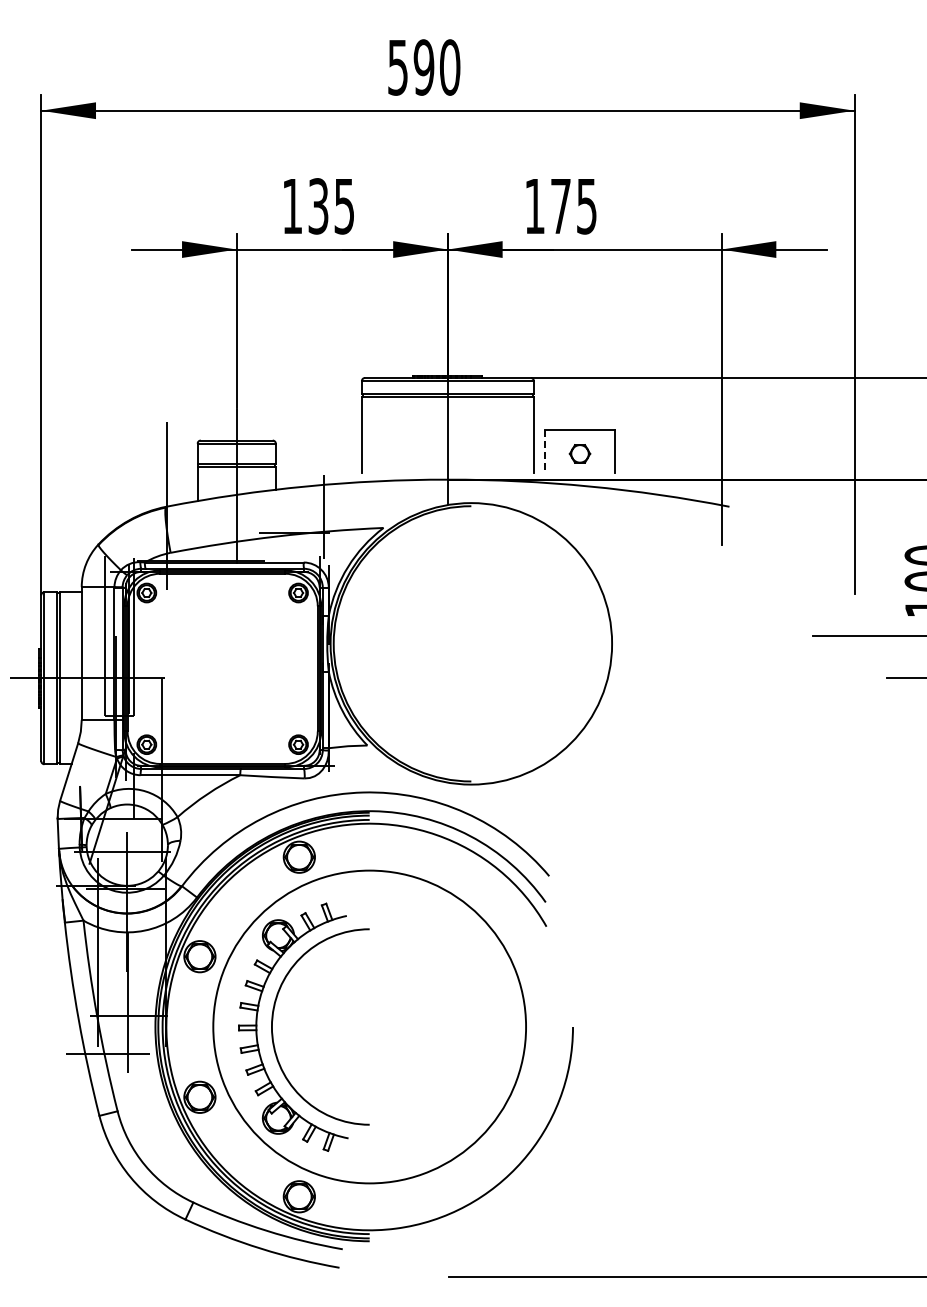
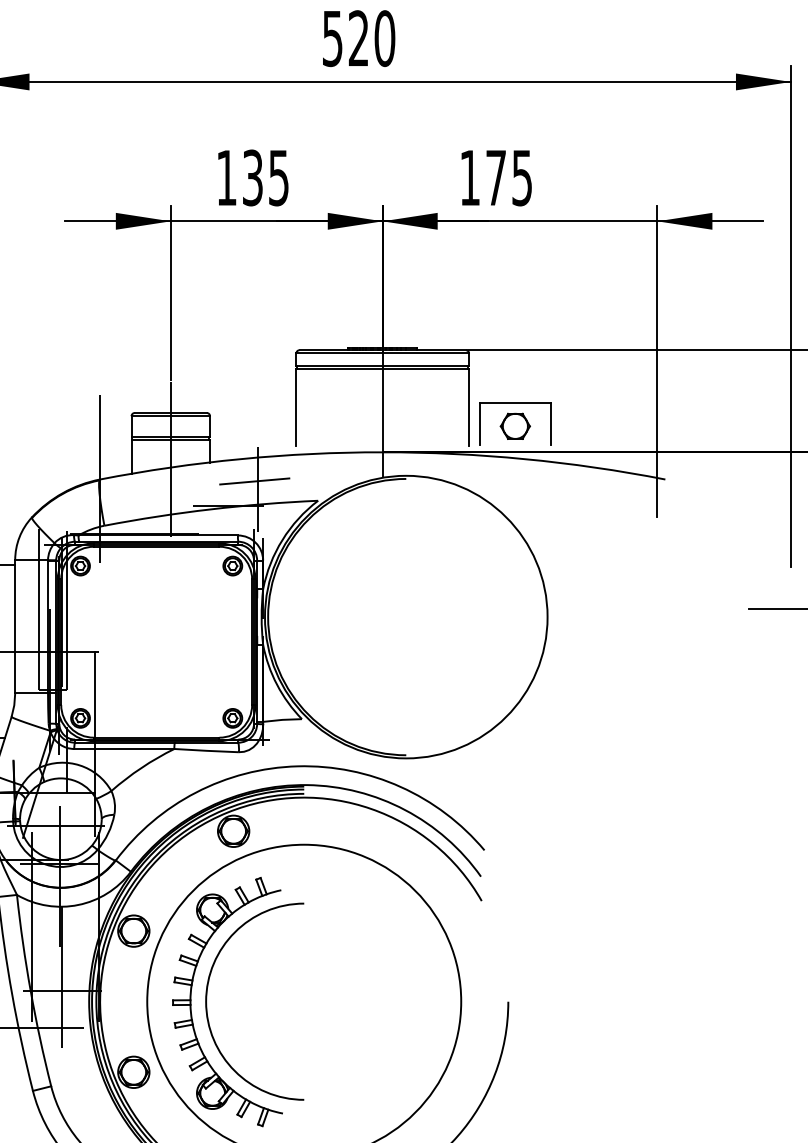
text: (423, 67) -> (358, 38), 590 -> 520
line: (544, 451) -> (479, 424), dashed -> solid
part: (579, 453) -> (514, 426), size x1.43
line: (320, 508) -> (254, 481), added

